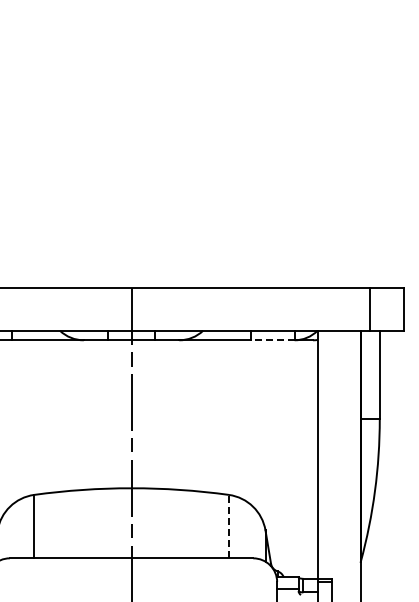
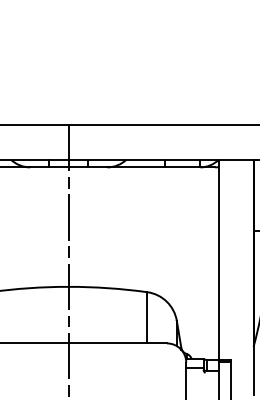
line: (272, 340) -> (182, 167), dashed -> solid
line: (228, 526) -> (146, 317), dashed -> solid

